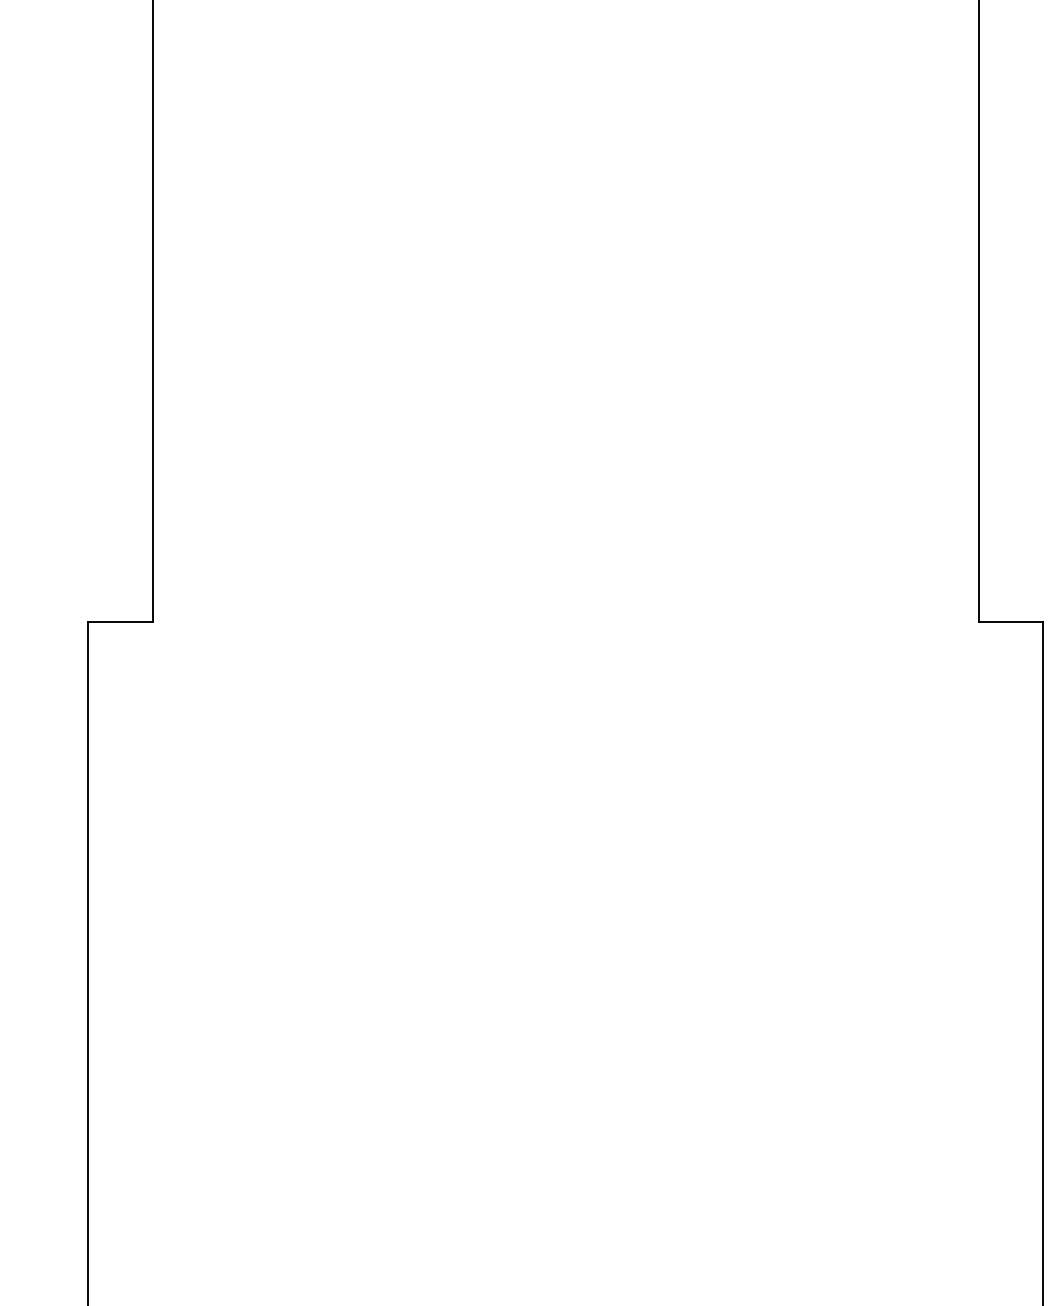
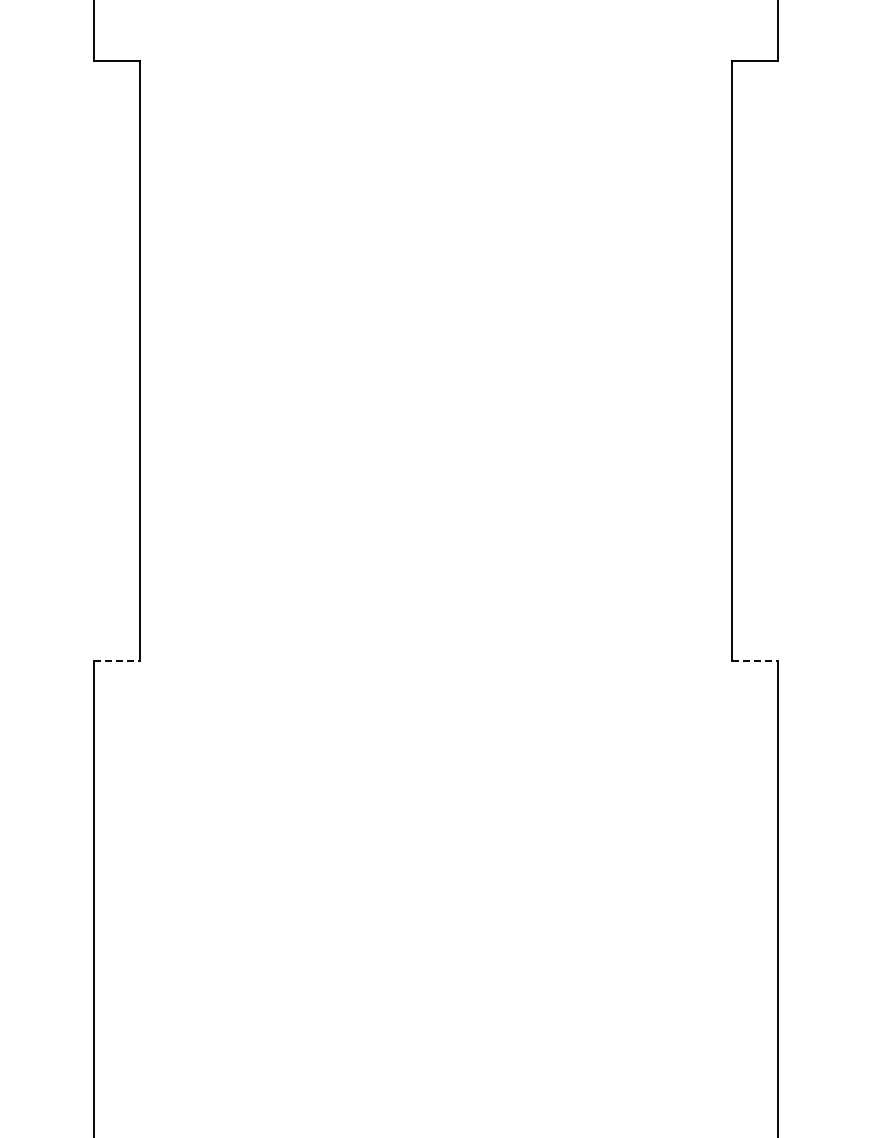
line: (120, 622) -> (117, 661), solid -> dashed
line: (1011, 622) -> (755, 661), solid -> dashed

